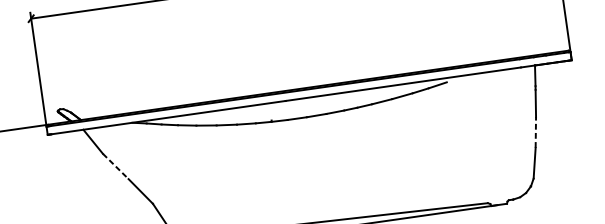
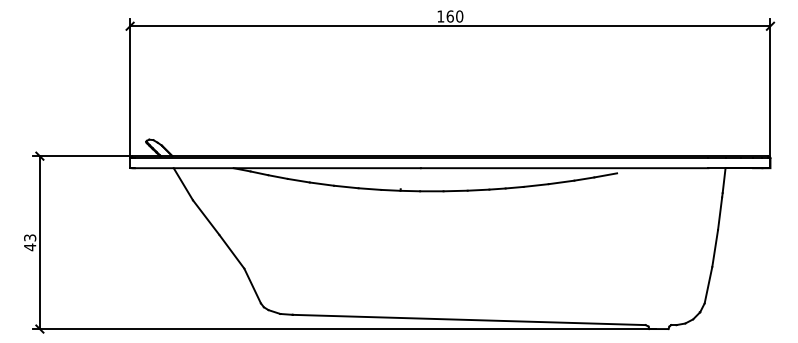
line: (536, 132) -> (715, 248), dashed -> solid
line: (115, 166) -> (206, 217), dashed -> solid

